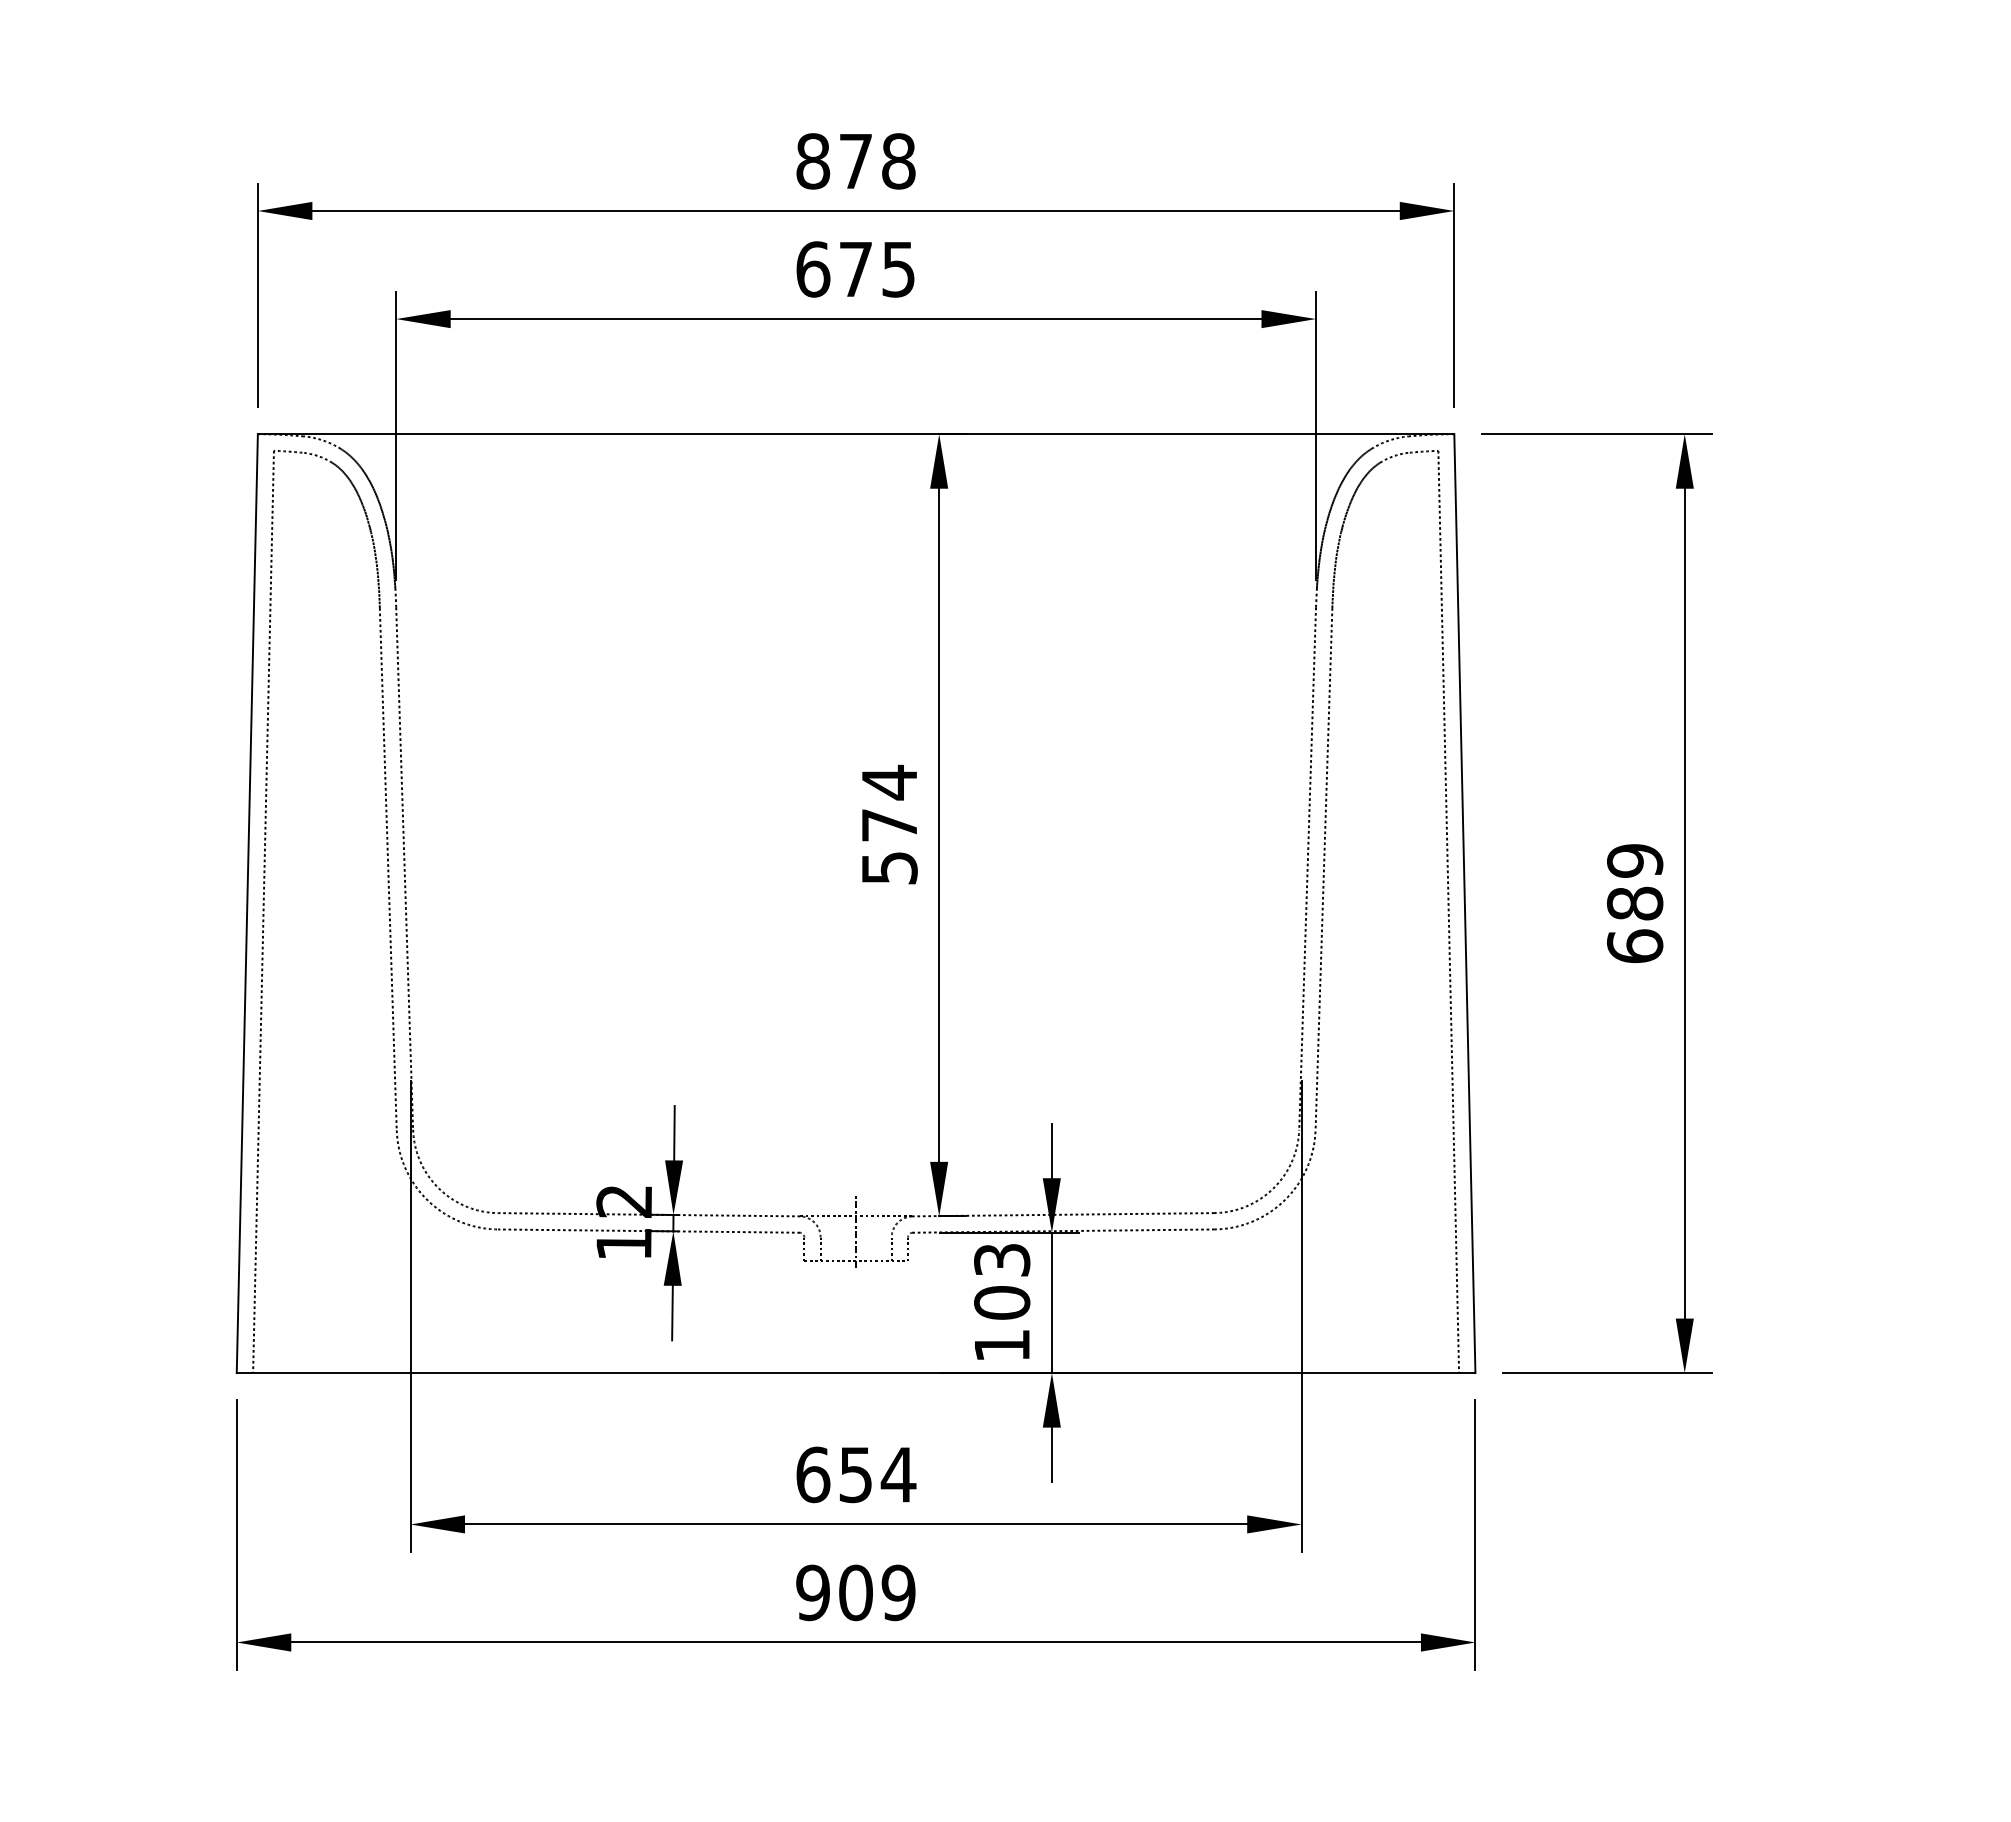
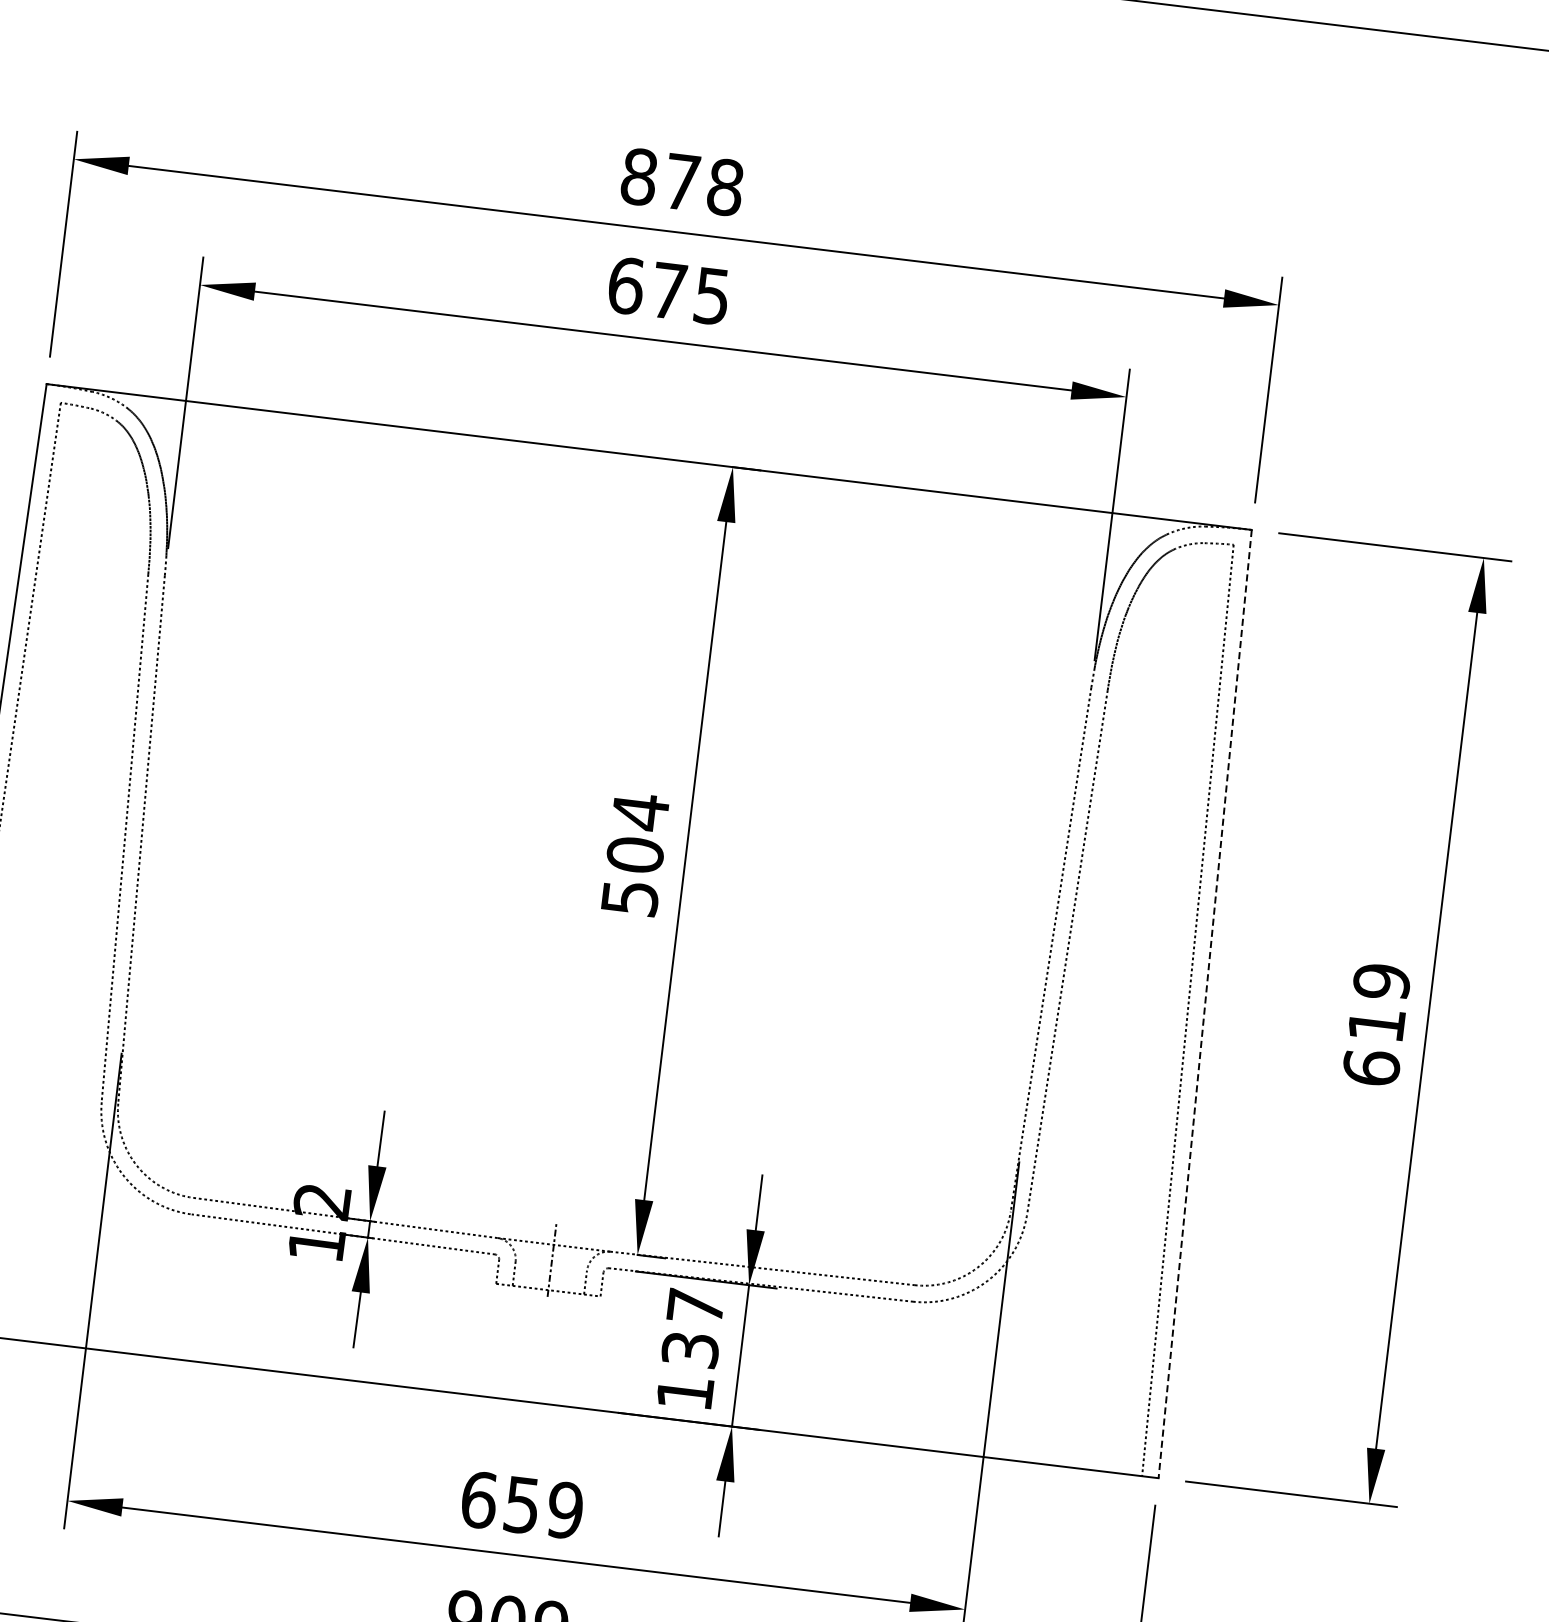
text: (889, 825) -> (635, 855), 574 -> 504
line: (1464, 903) -> (1204, 1003), solid -> dashed
text: (1635, 903) -> (1377, 1024), 689 -> 619
text: (1002, 1281) -> (693, 1328), 103 -> 137
text: (898, 1474) -> (565, 1510), 654 -> 659

